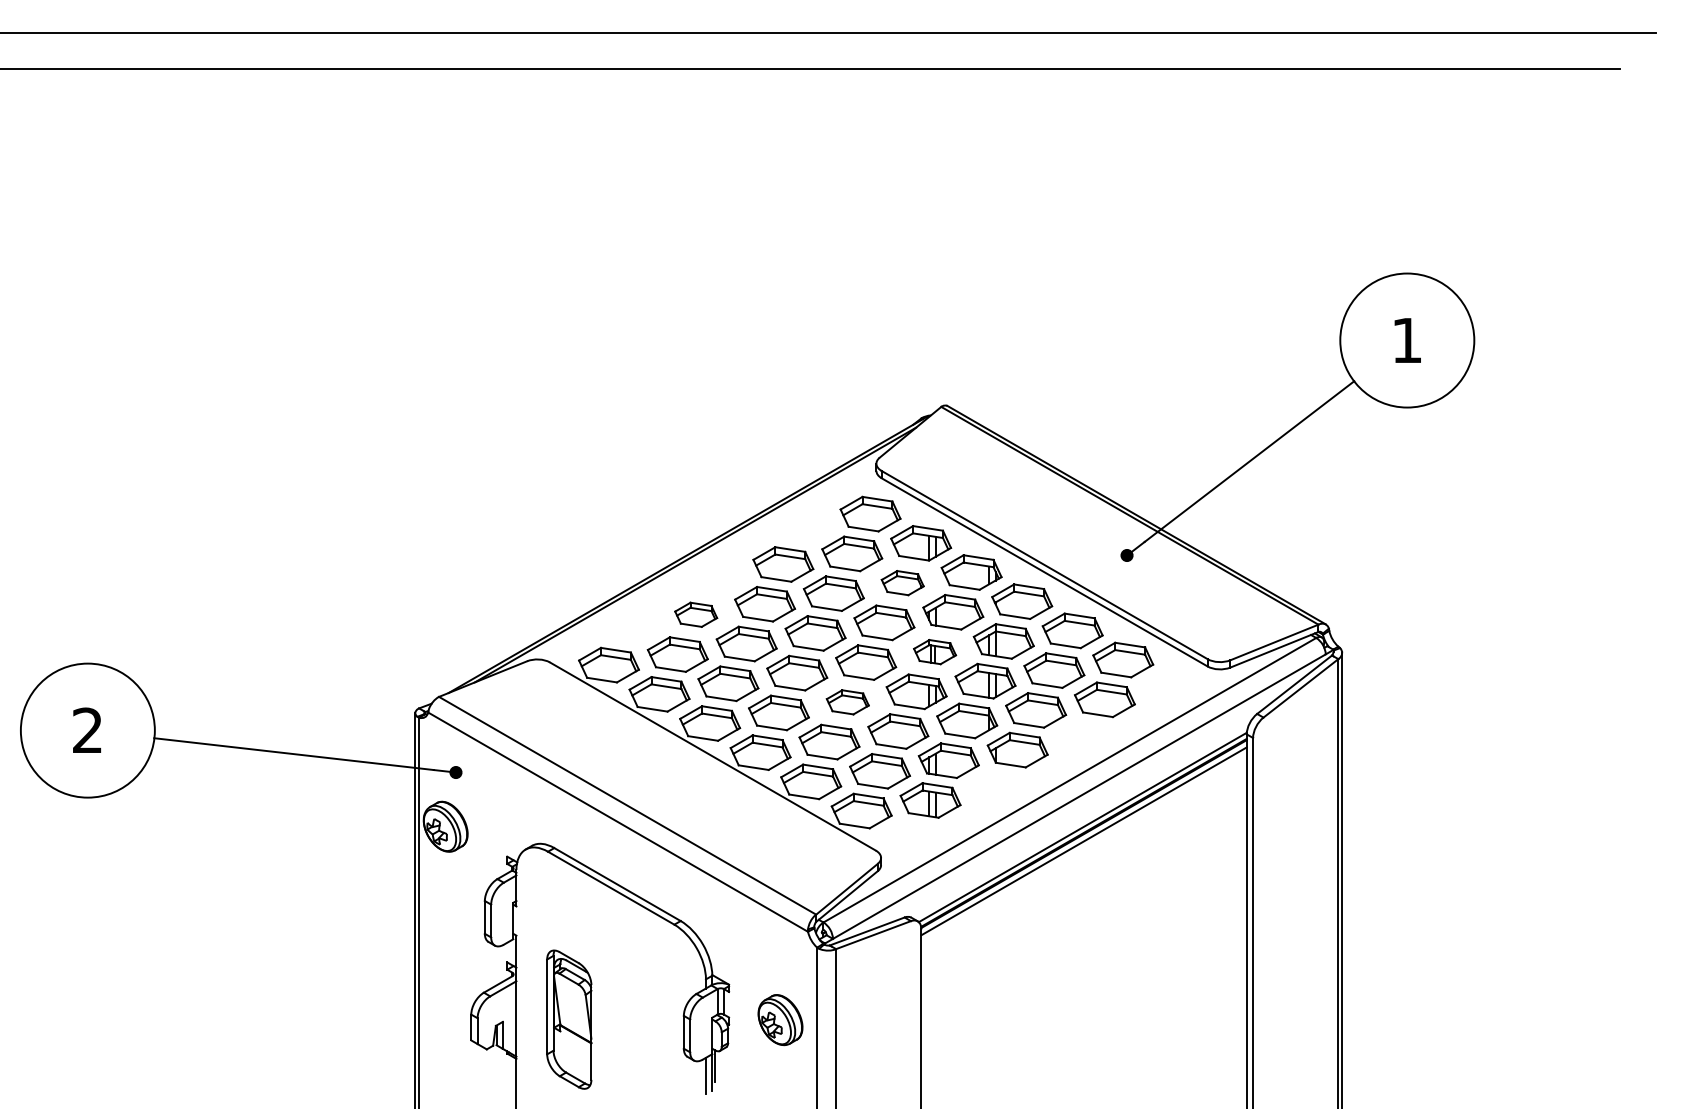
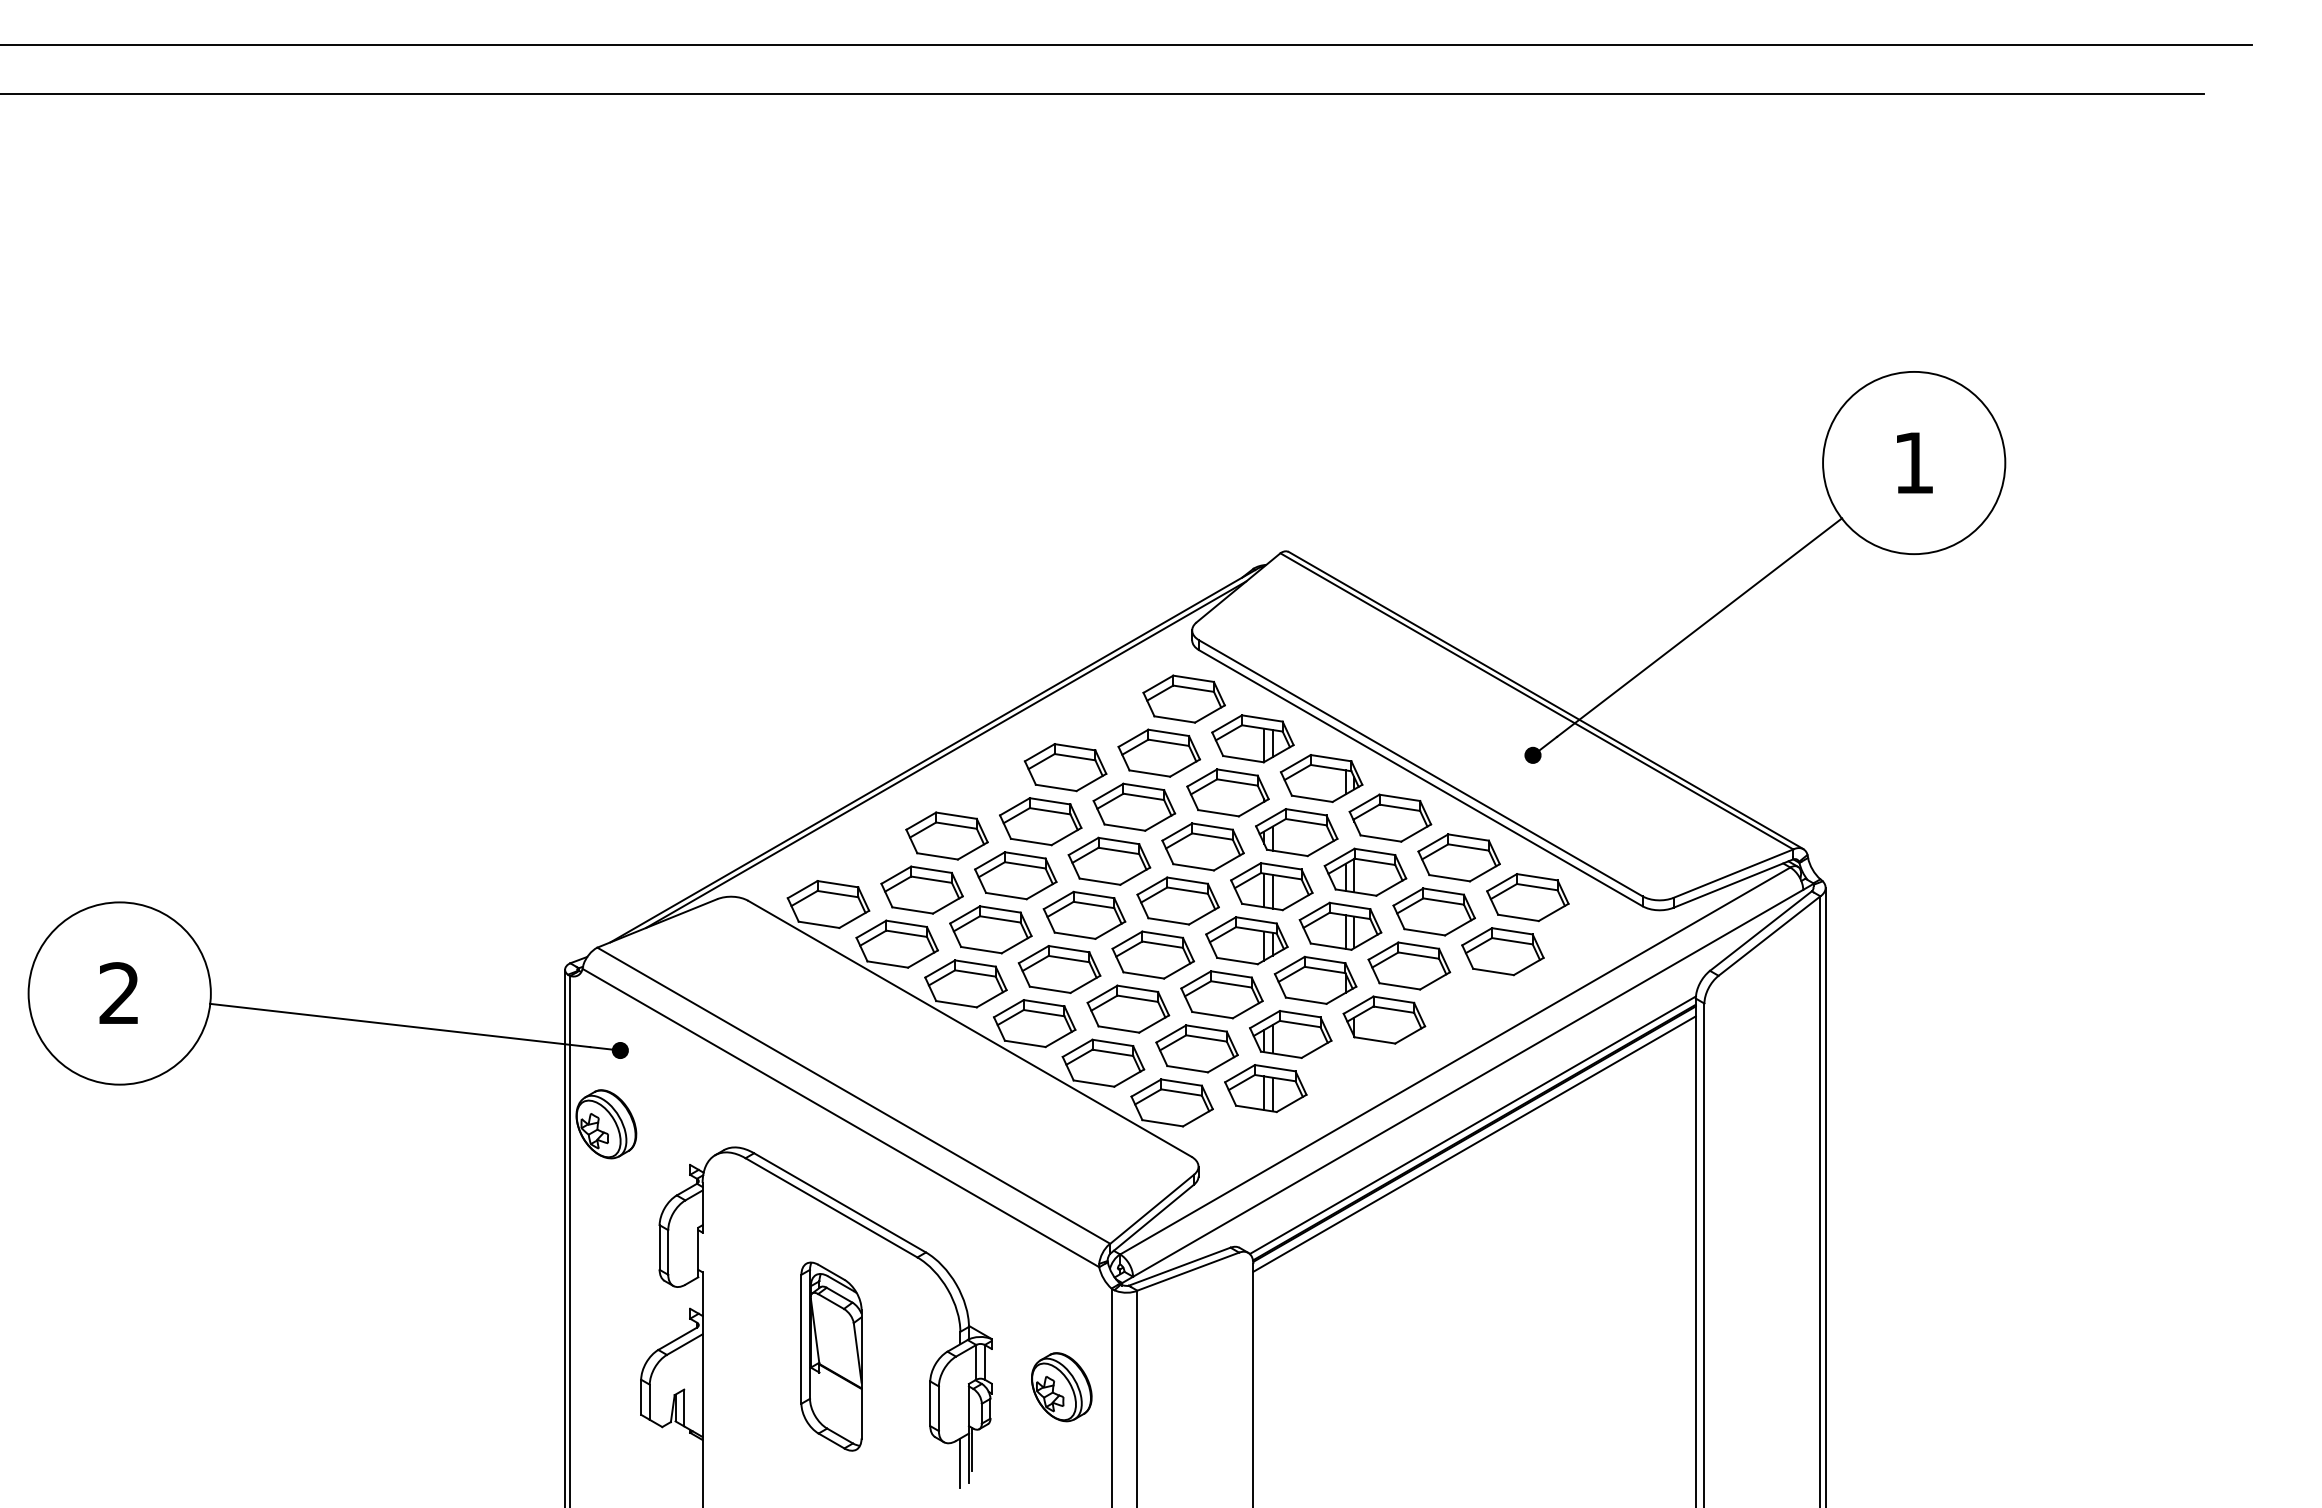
part: (902, 582) -> (1227, 792), size x1.43
part: (695, 614) -> (946, 835), size x1.43
part: (934, 651) -> (1271, 886), size x1.43
part: (847, 701) -> (1153, 954), size x1.43
part: (569, 1019) -> (831, 1356), moved

